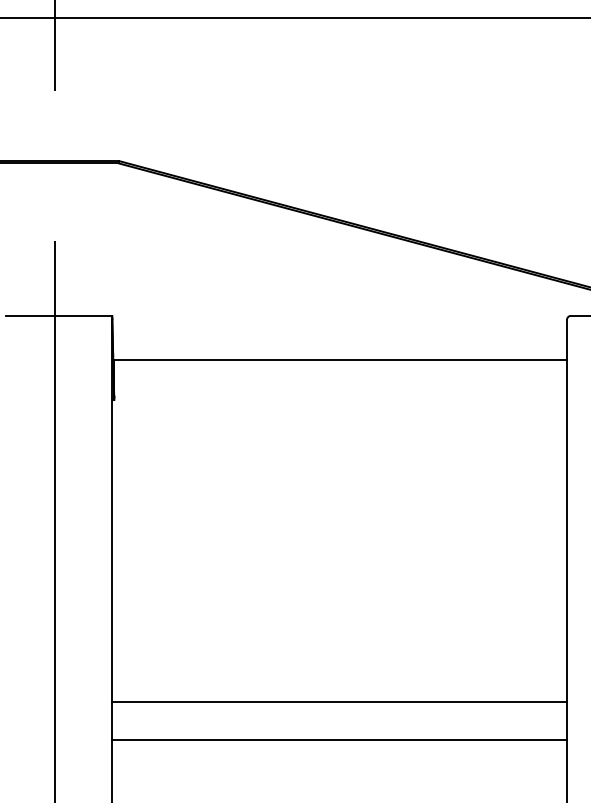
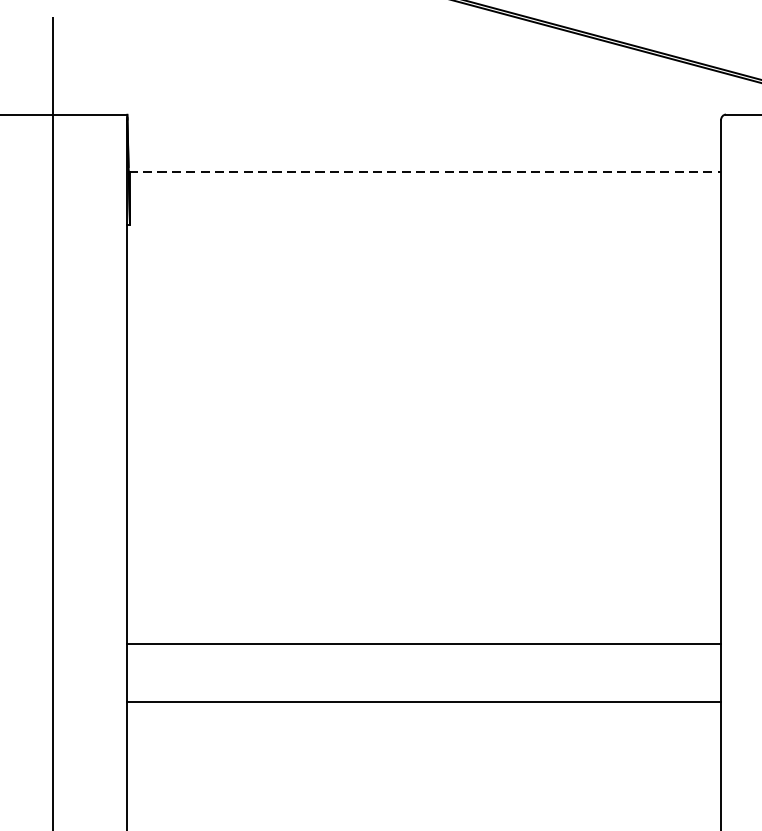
line: (340, 359) -> (425, 171), solid -> dashed
line: (339, 701) -> (424, 644), moved
line: (339, 739) -> (424, 701), moved

